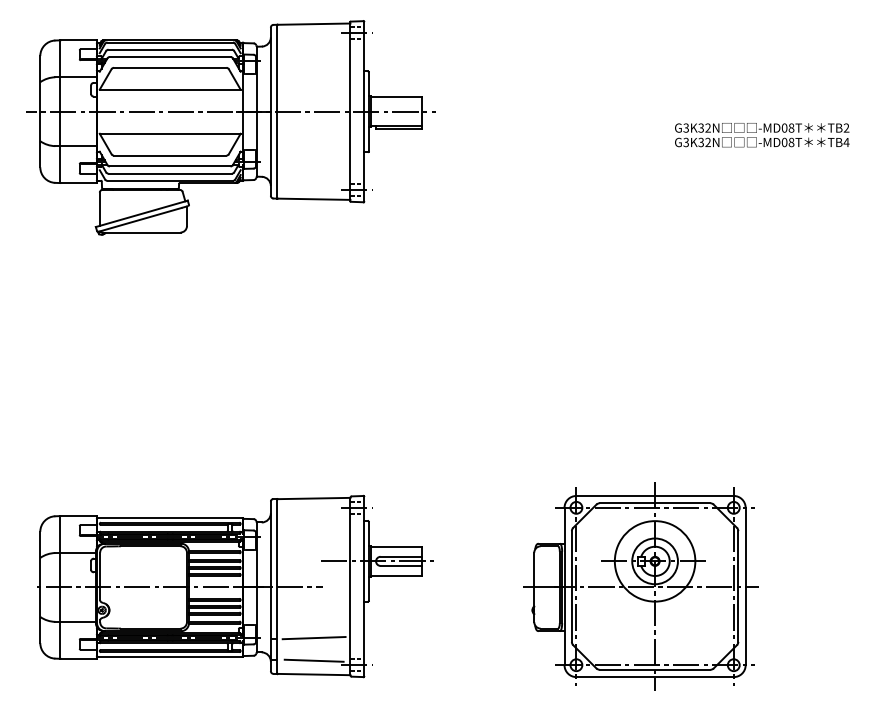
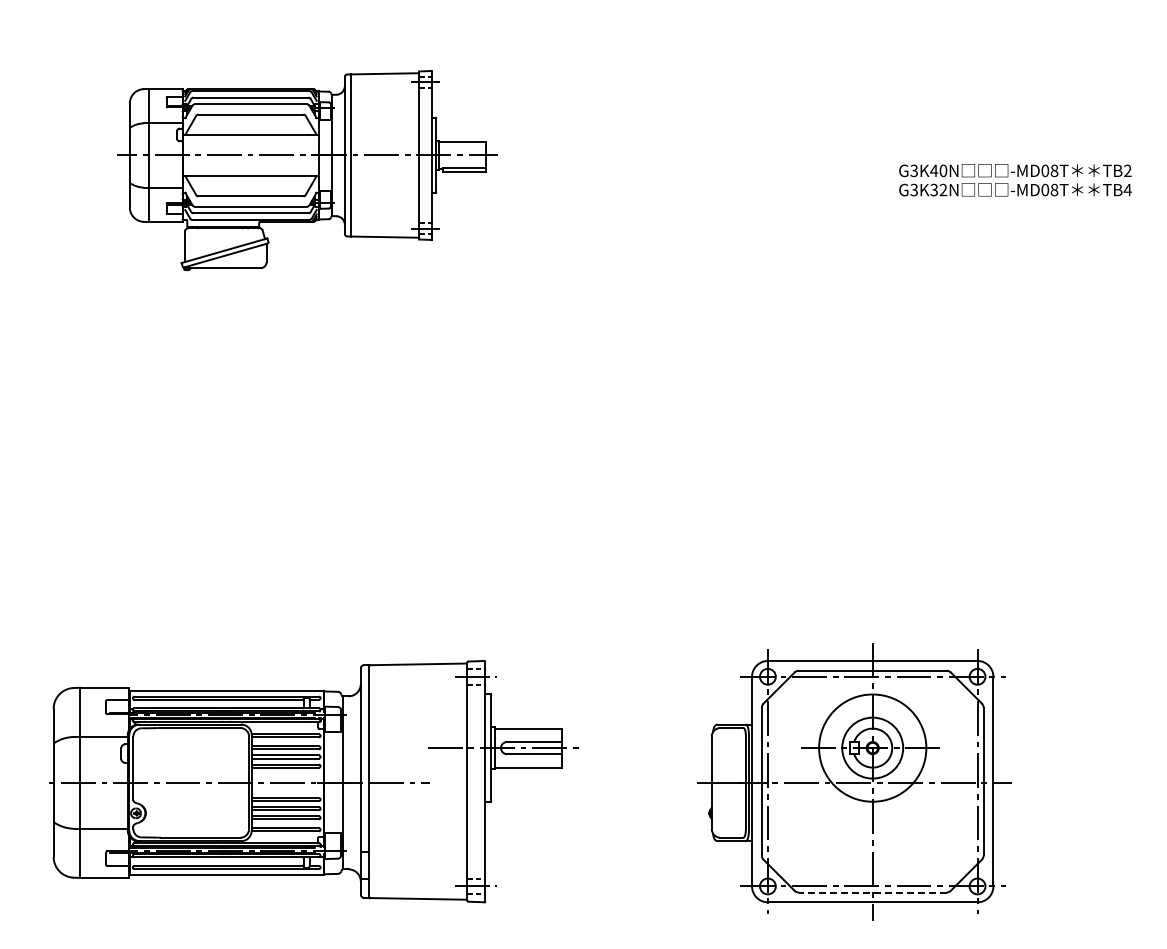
part: (230, 127) -> (307, 170), size x0.7
text: (704, 127) -> (938, 170), G3K32N -> G3K40N
line: (314, 637) -> (418, 849), removed
line: (314, 660) -> (418, 880), removed
line: (654, 669) -> (872, 892), solid -> dashed

